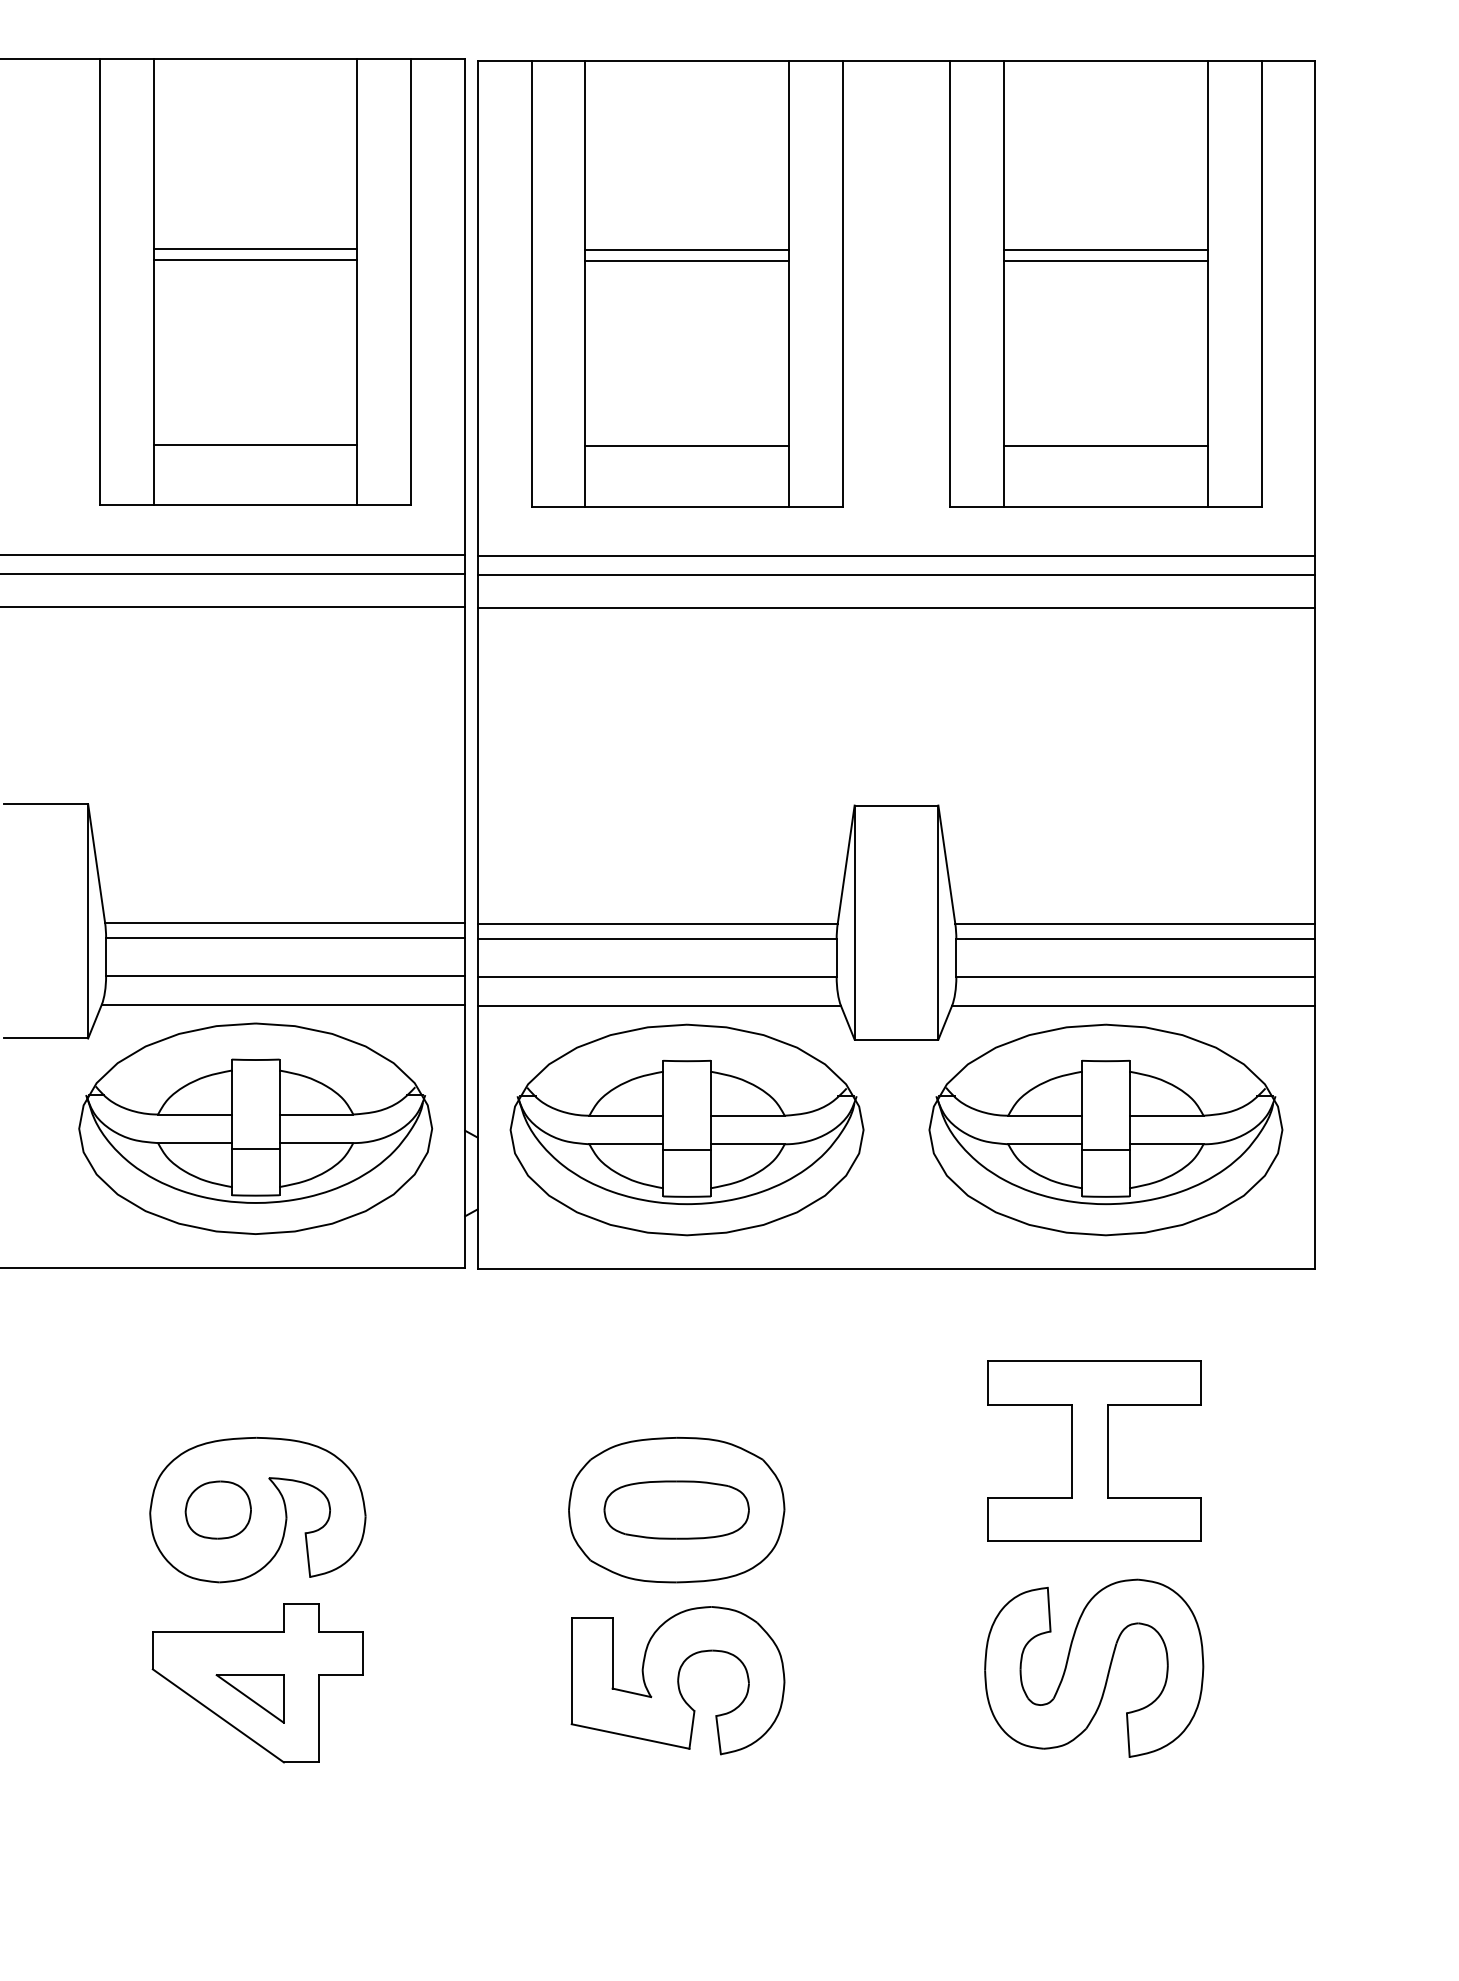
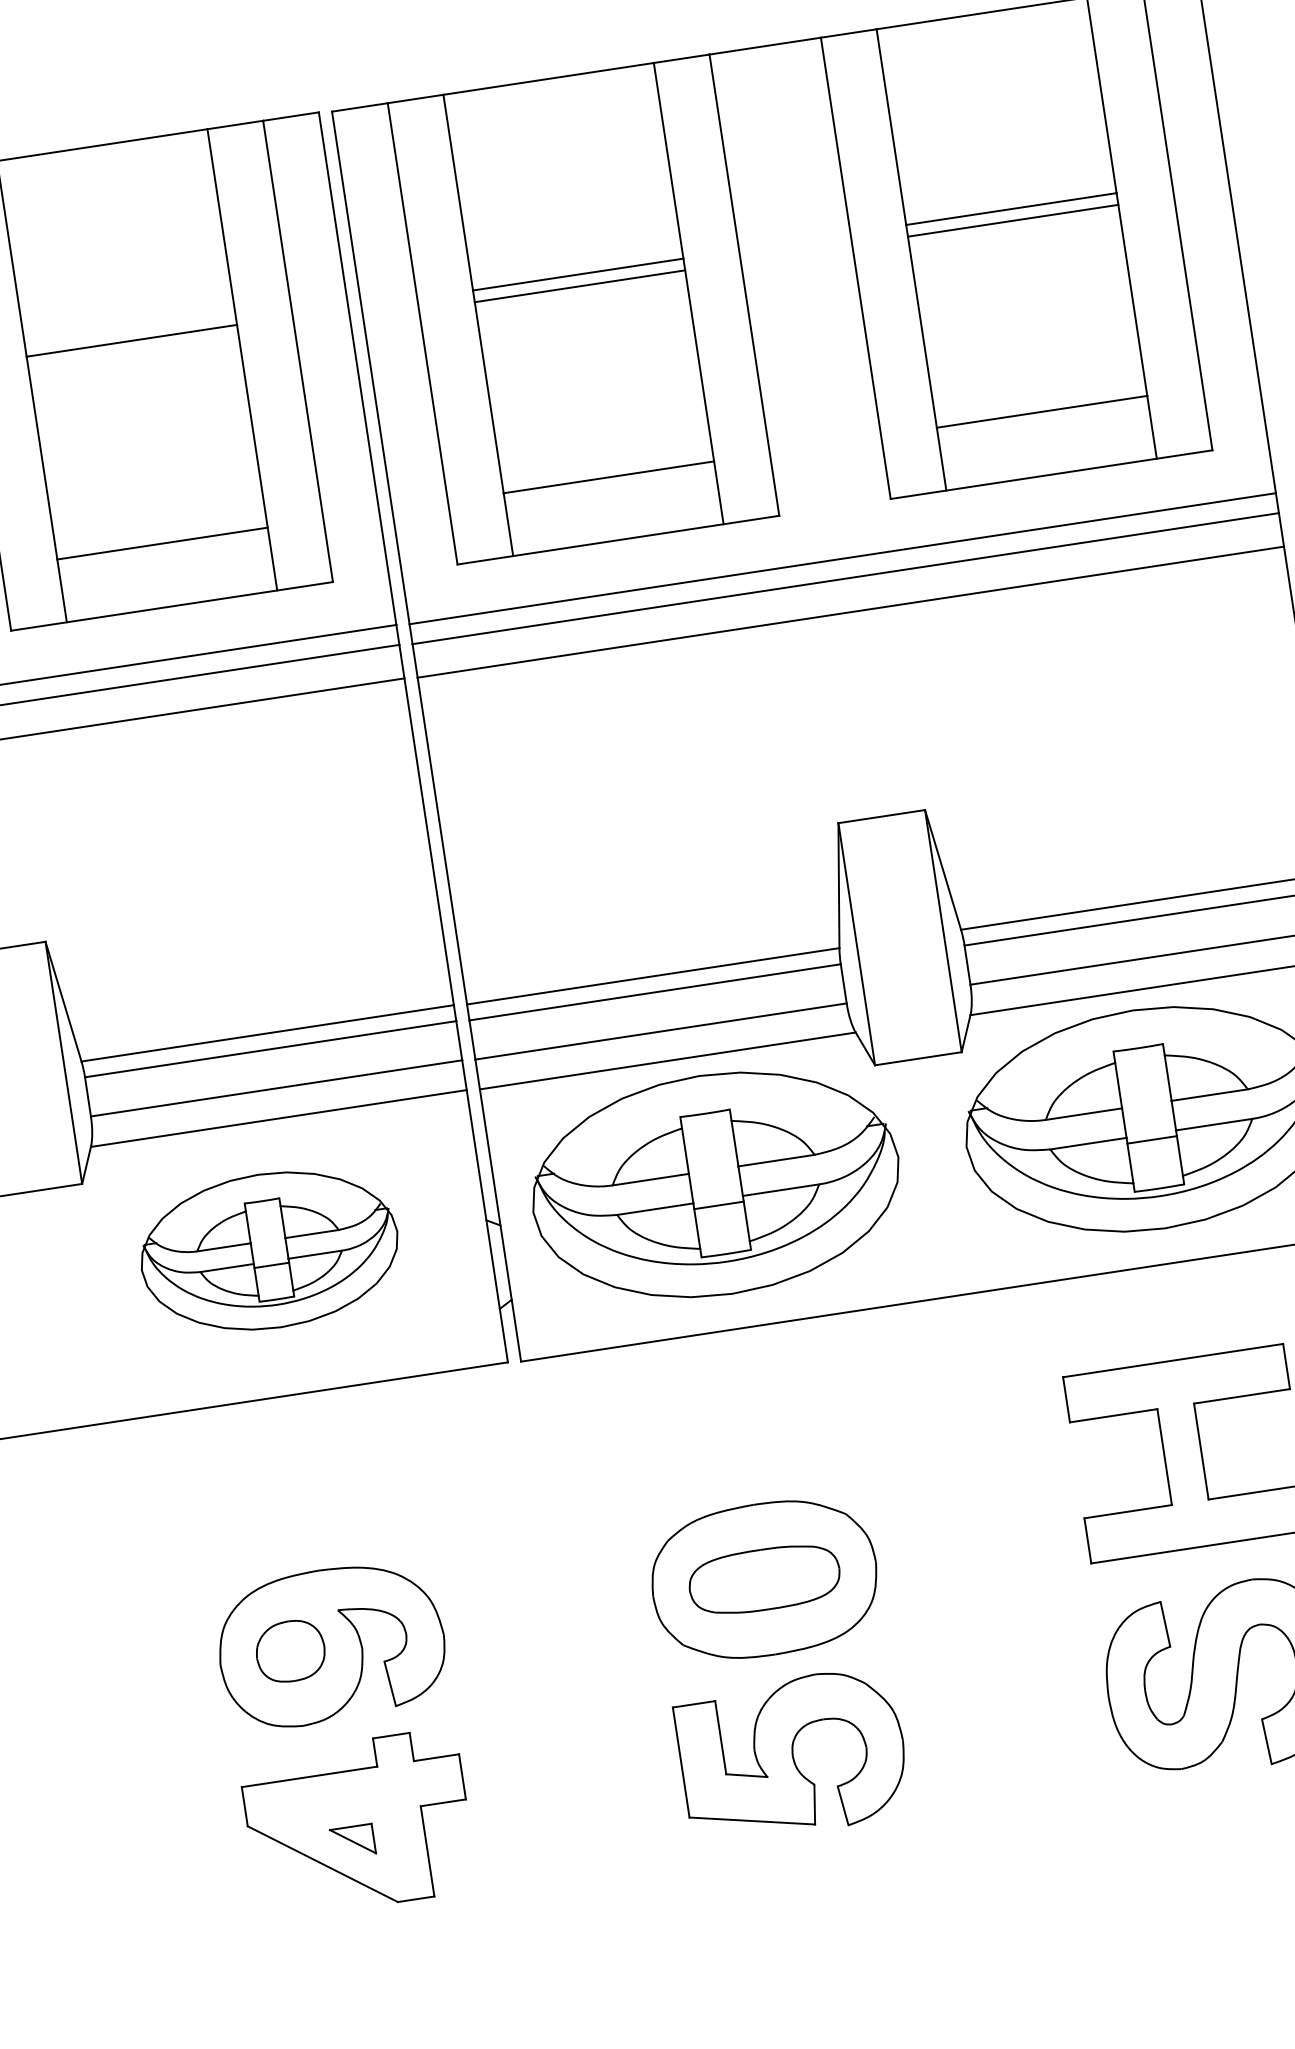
line: (255, 259) -> (133, 352), removed
part: (255, 1128) -> (269, 1250), size x0.7
part: (249, 1698) -> (352, 1841), size x0.6

